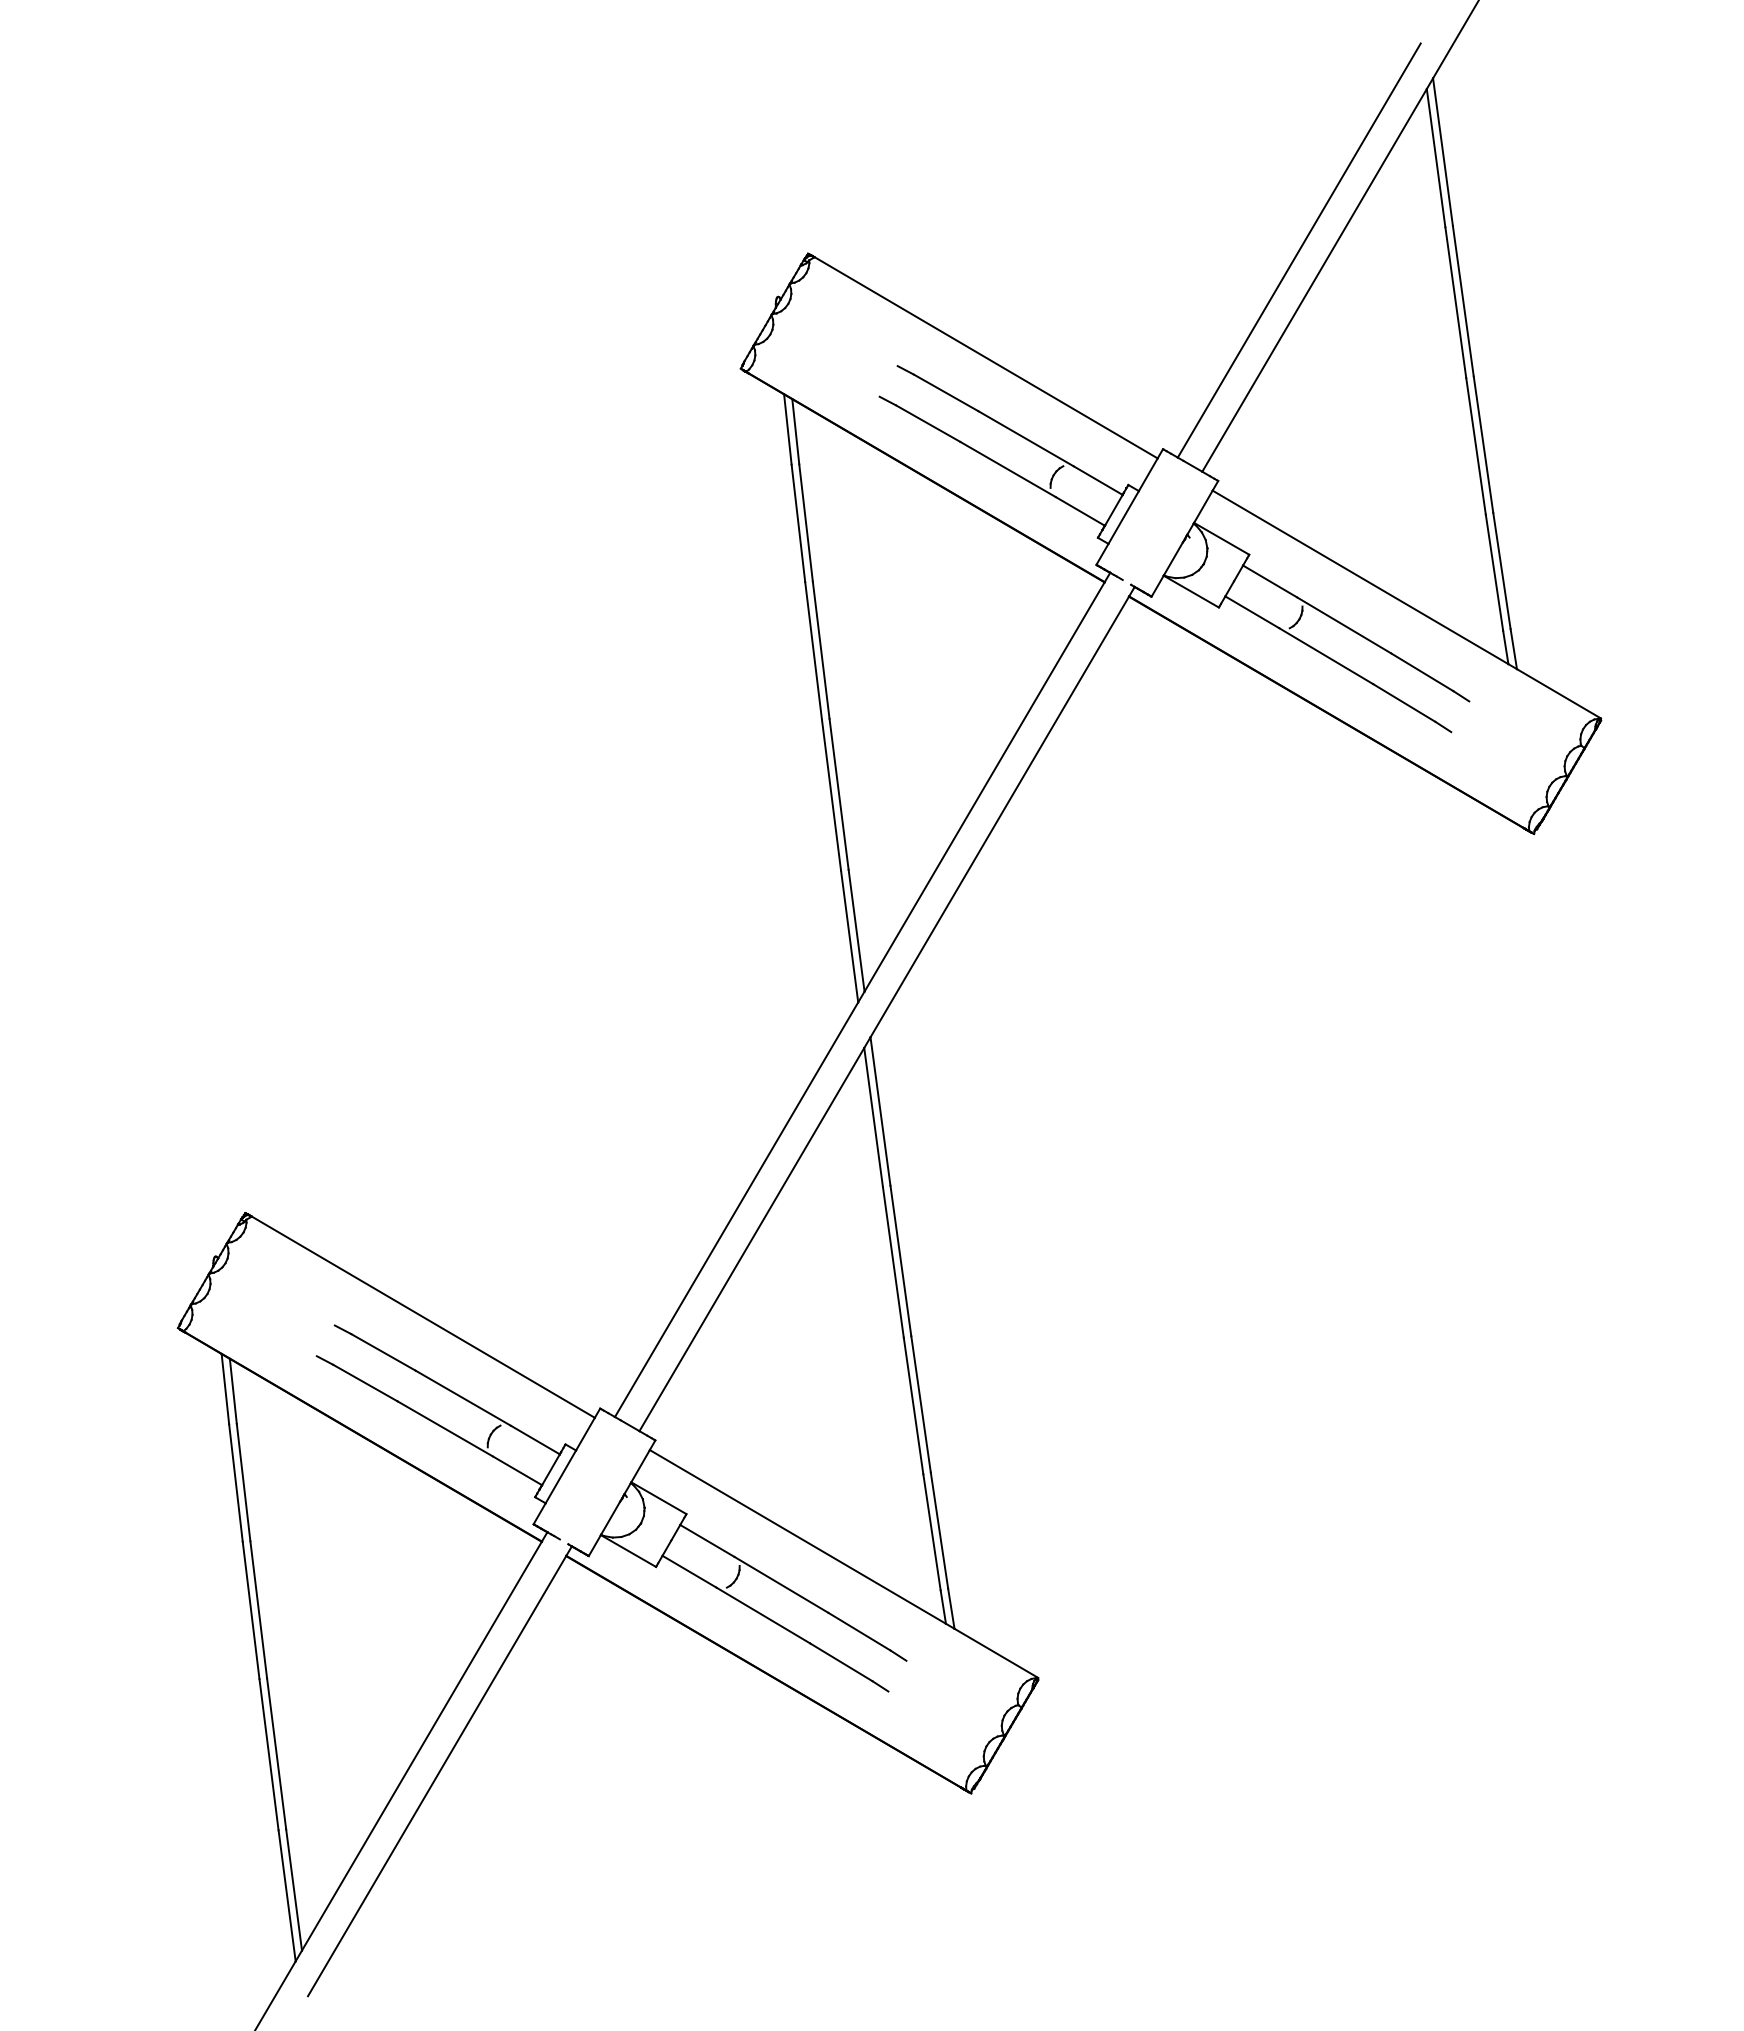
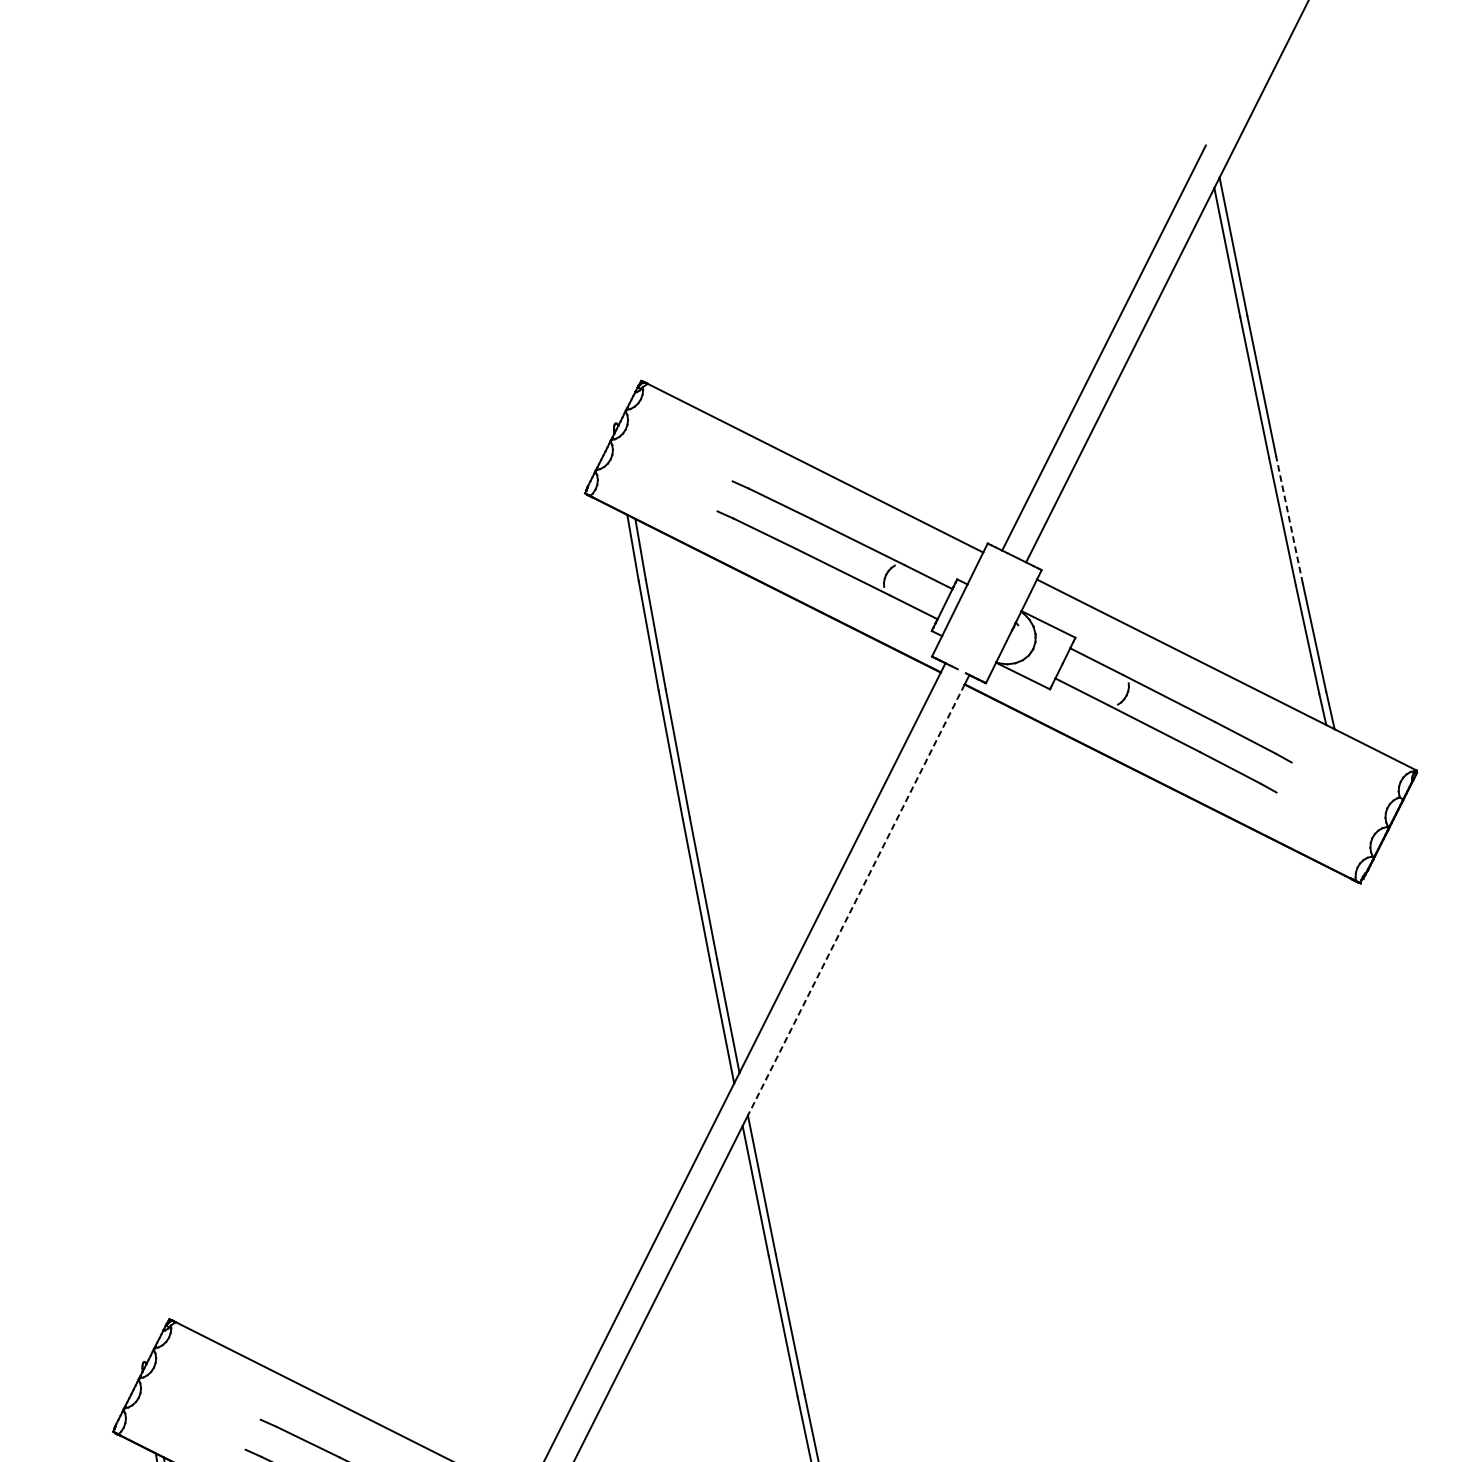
line: (1483, 444) -> (1289, 519), solid -> dashed
line: (999, 817) -> (856, 900), solid -> dashed

